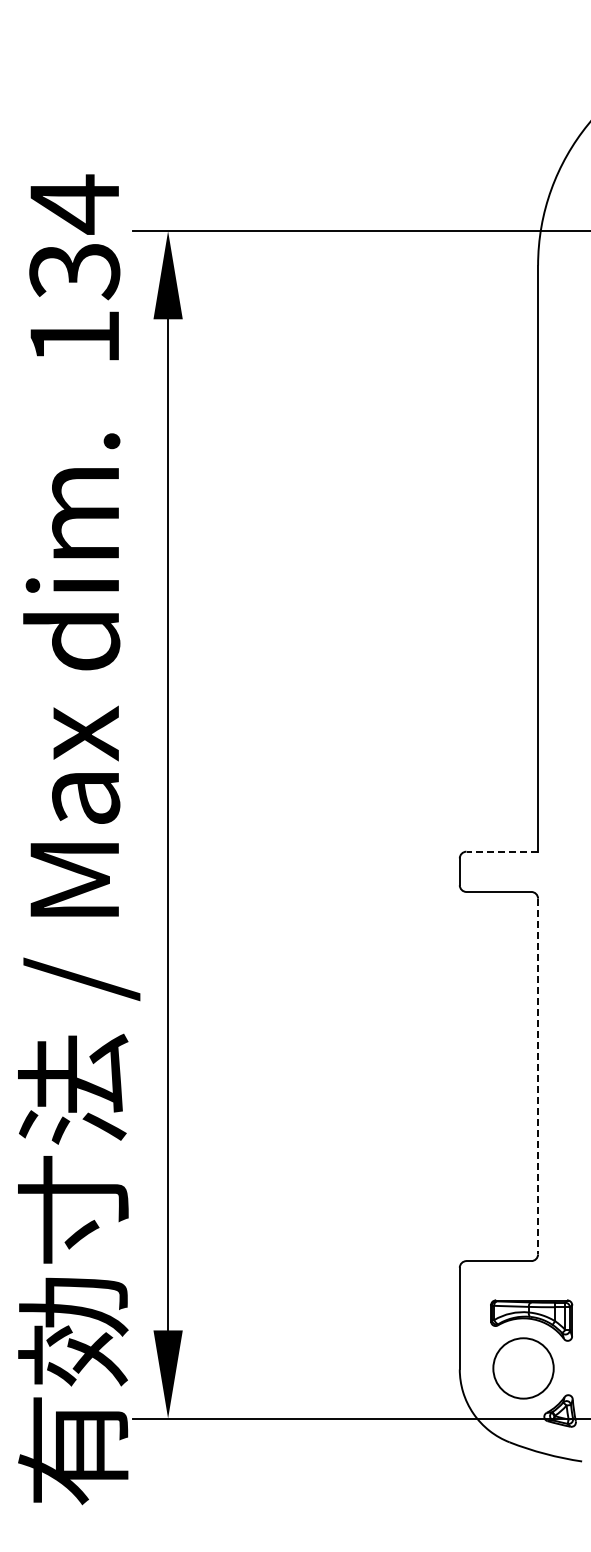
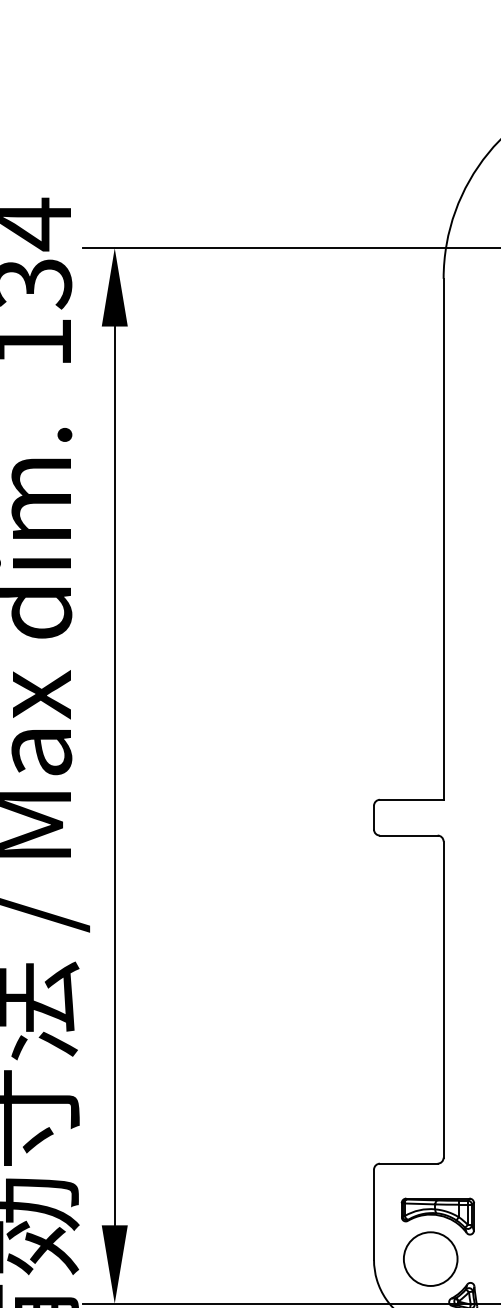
line: (502, 851) -> (411, 799), dashed -> solid
line: (538, 1076) -> (443, 999), dashed -> solid

